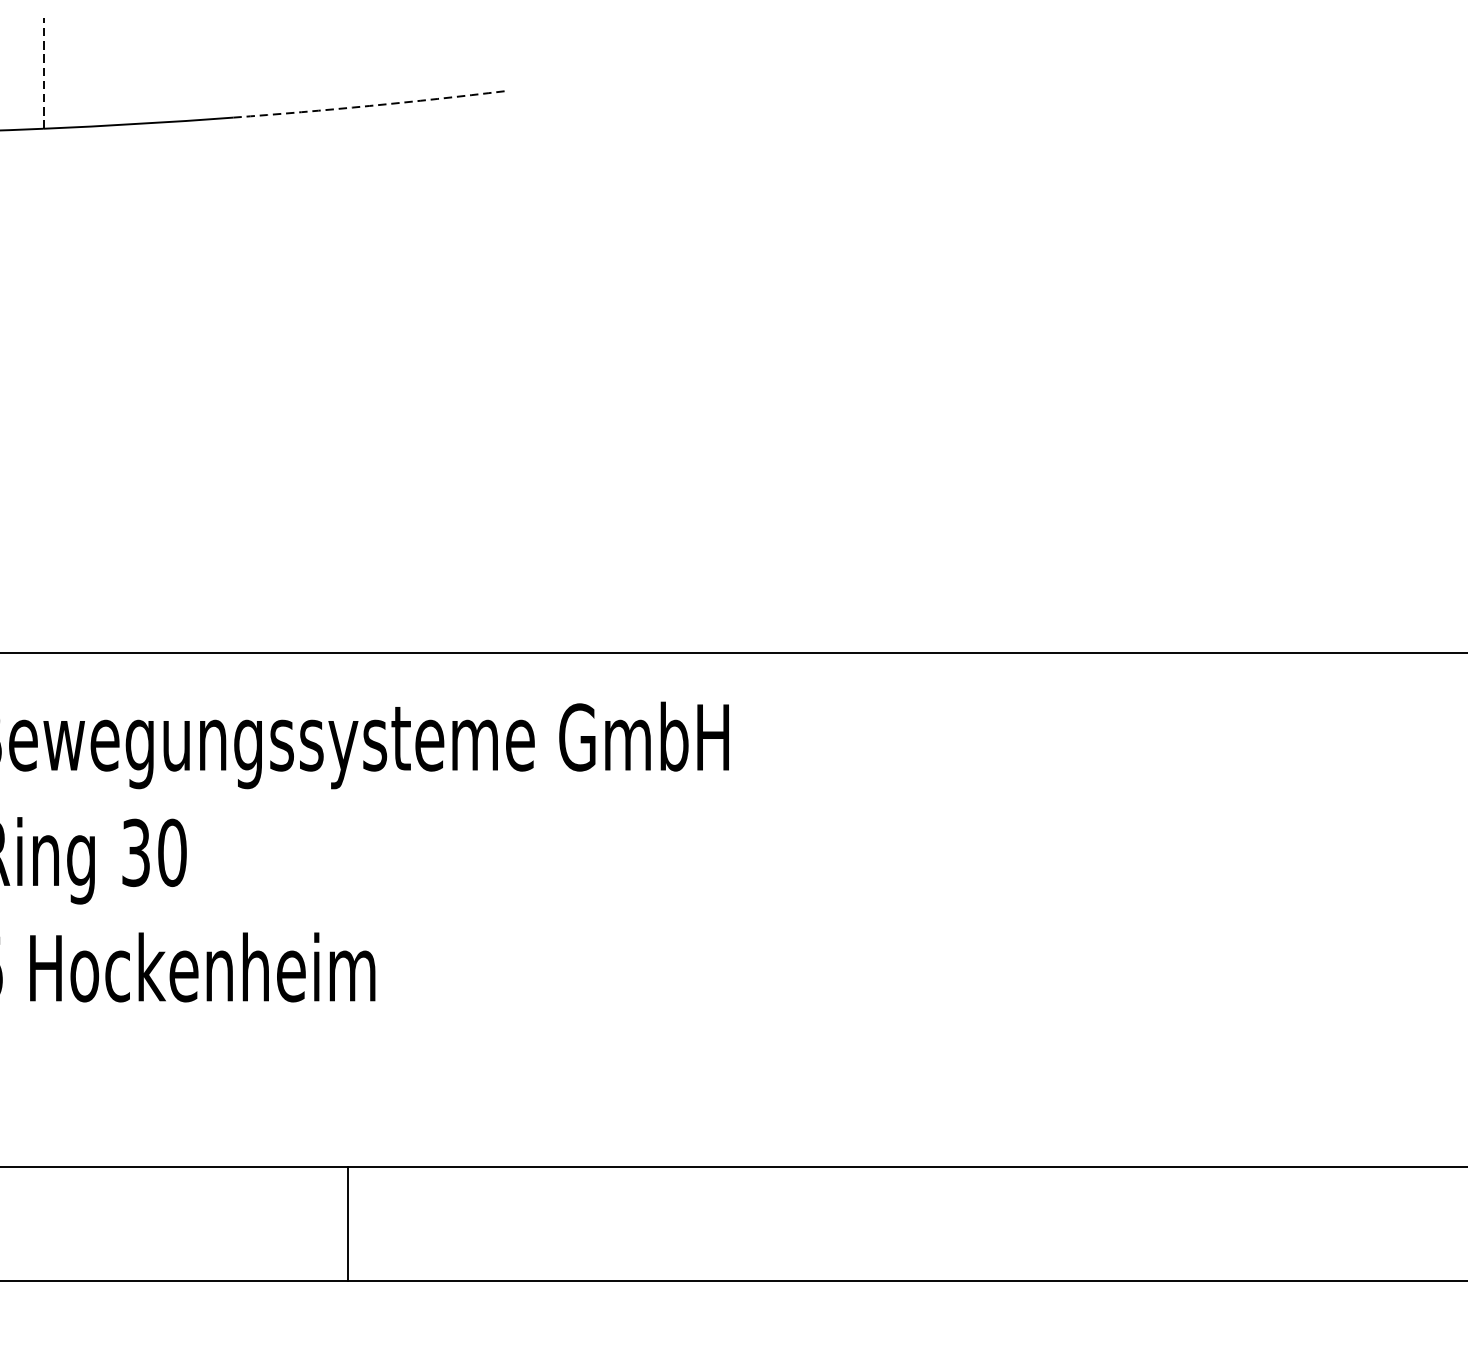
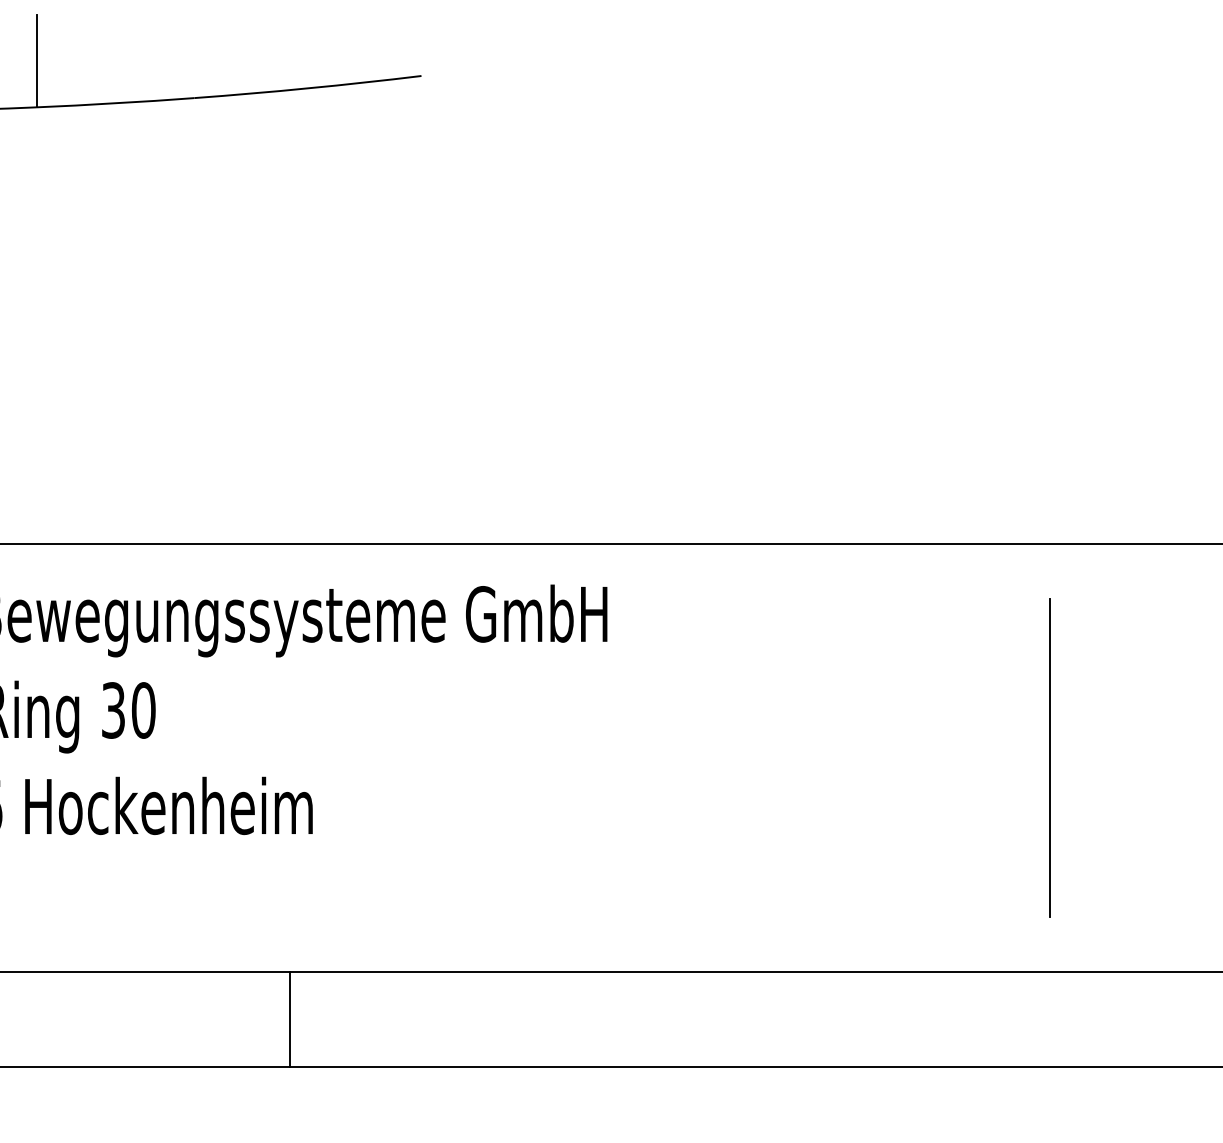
line: (43, 72) -> (36, 60), dashed -> solid
arc: (370, 106) -> (308, 88), dashed -> solid
line: (1259, 909) -> (1049, 757), added

